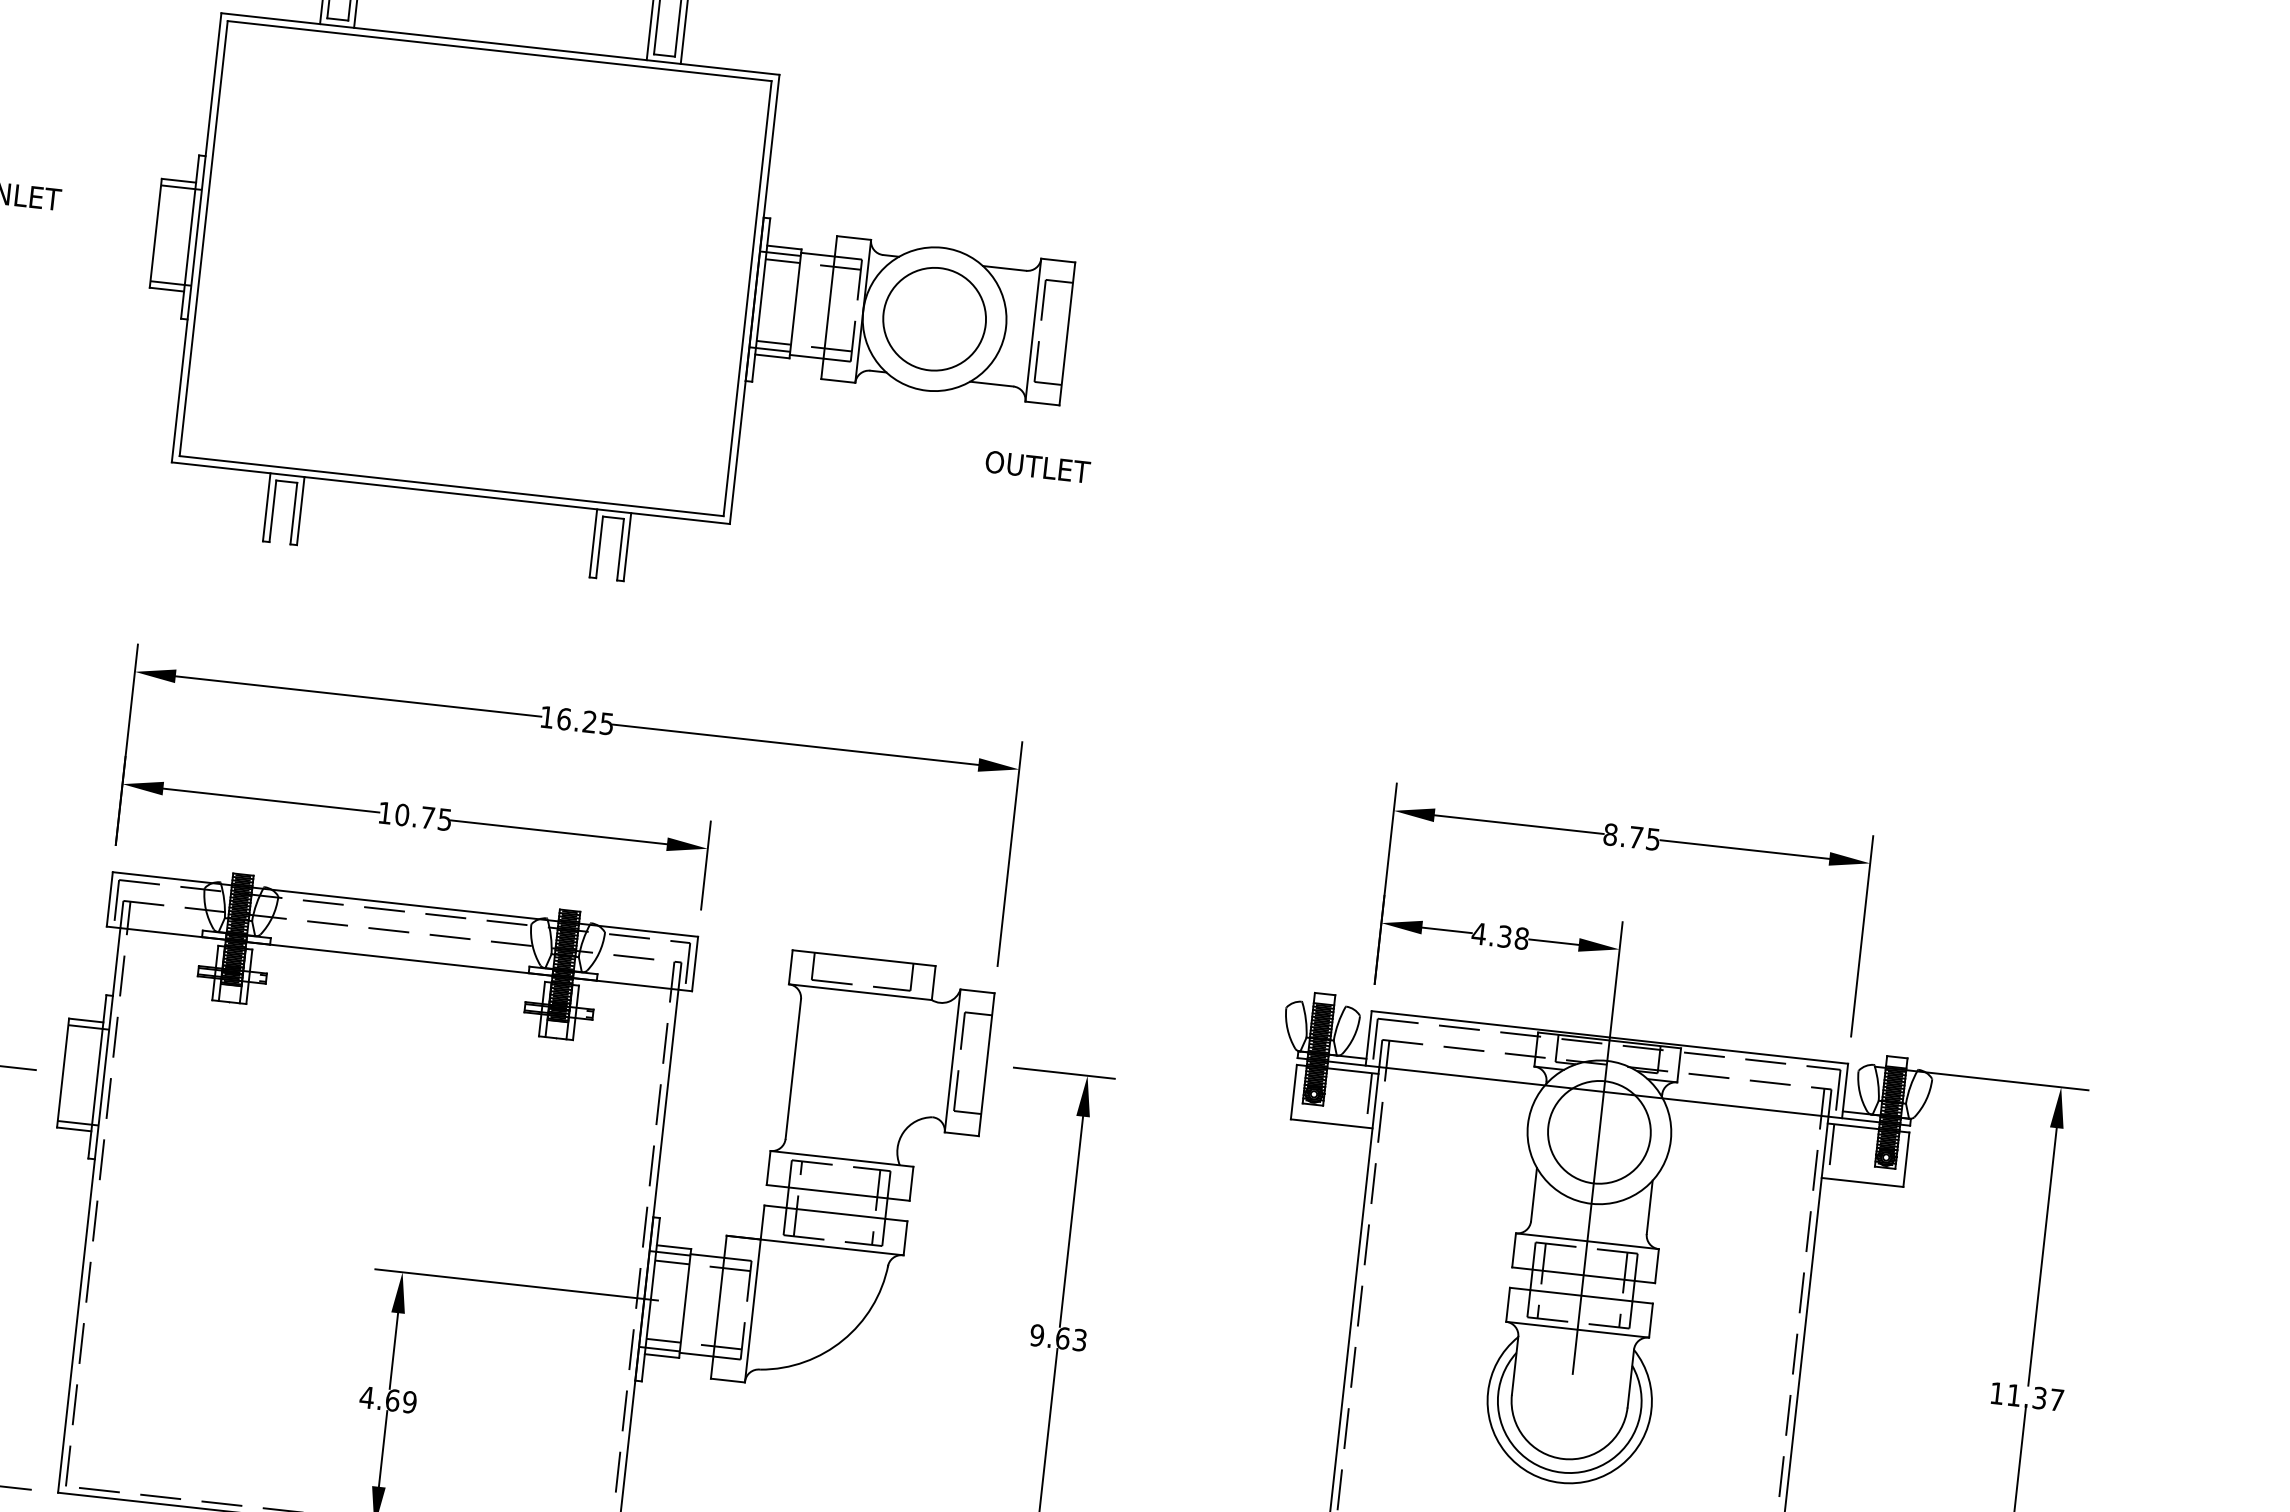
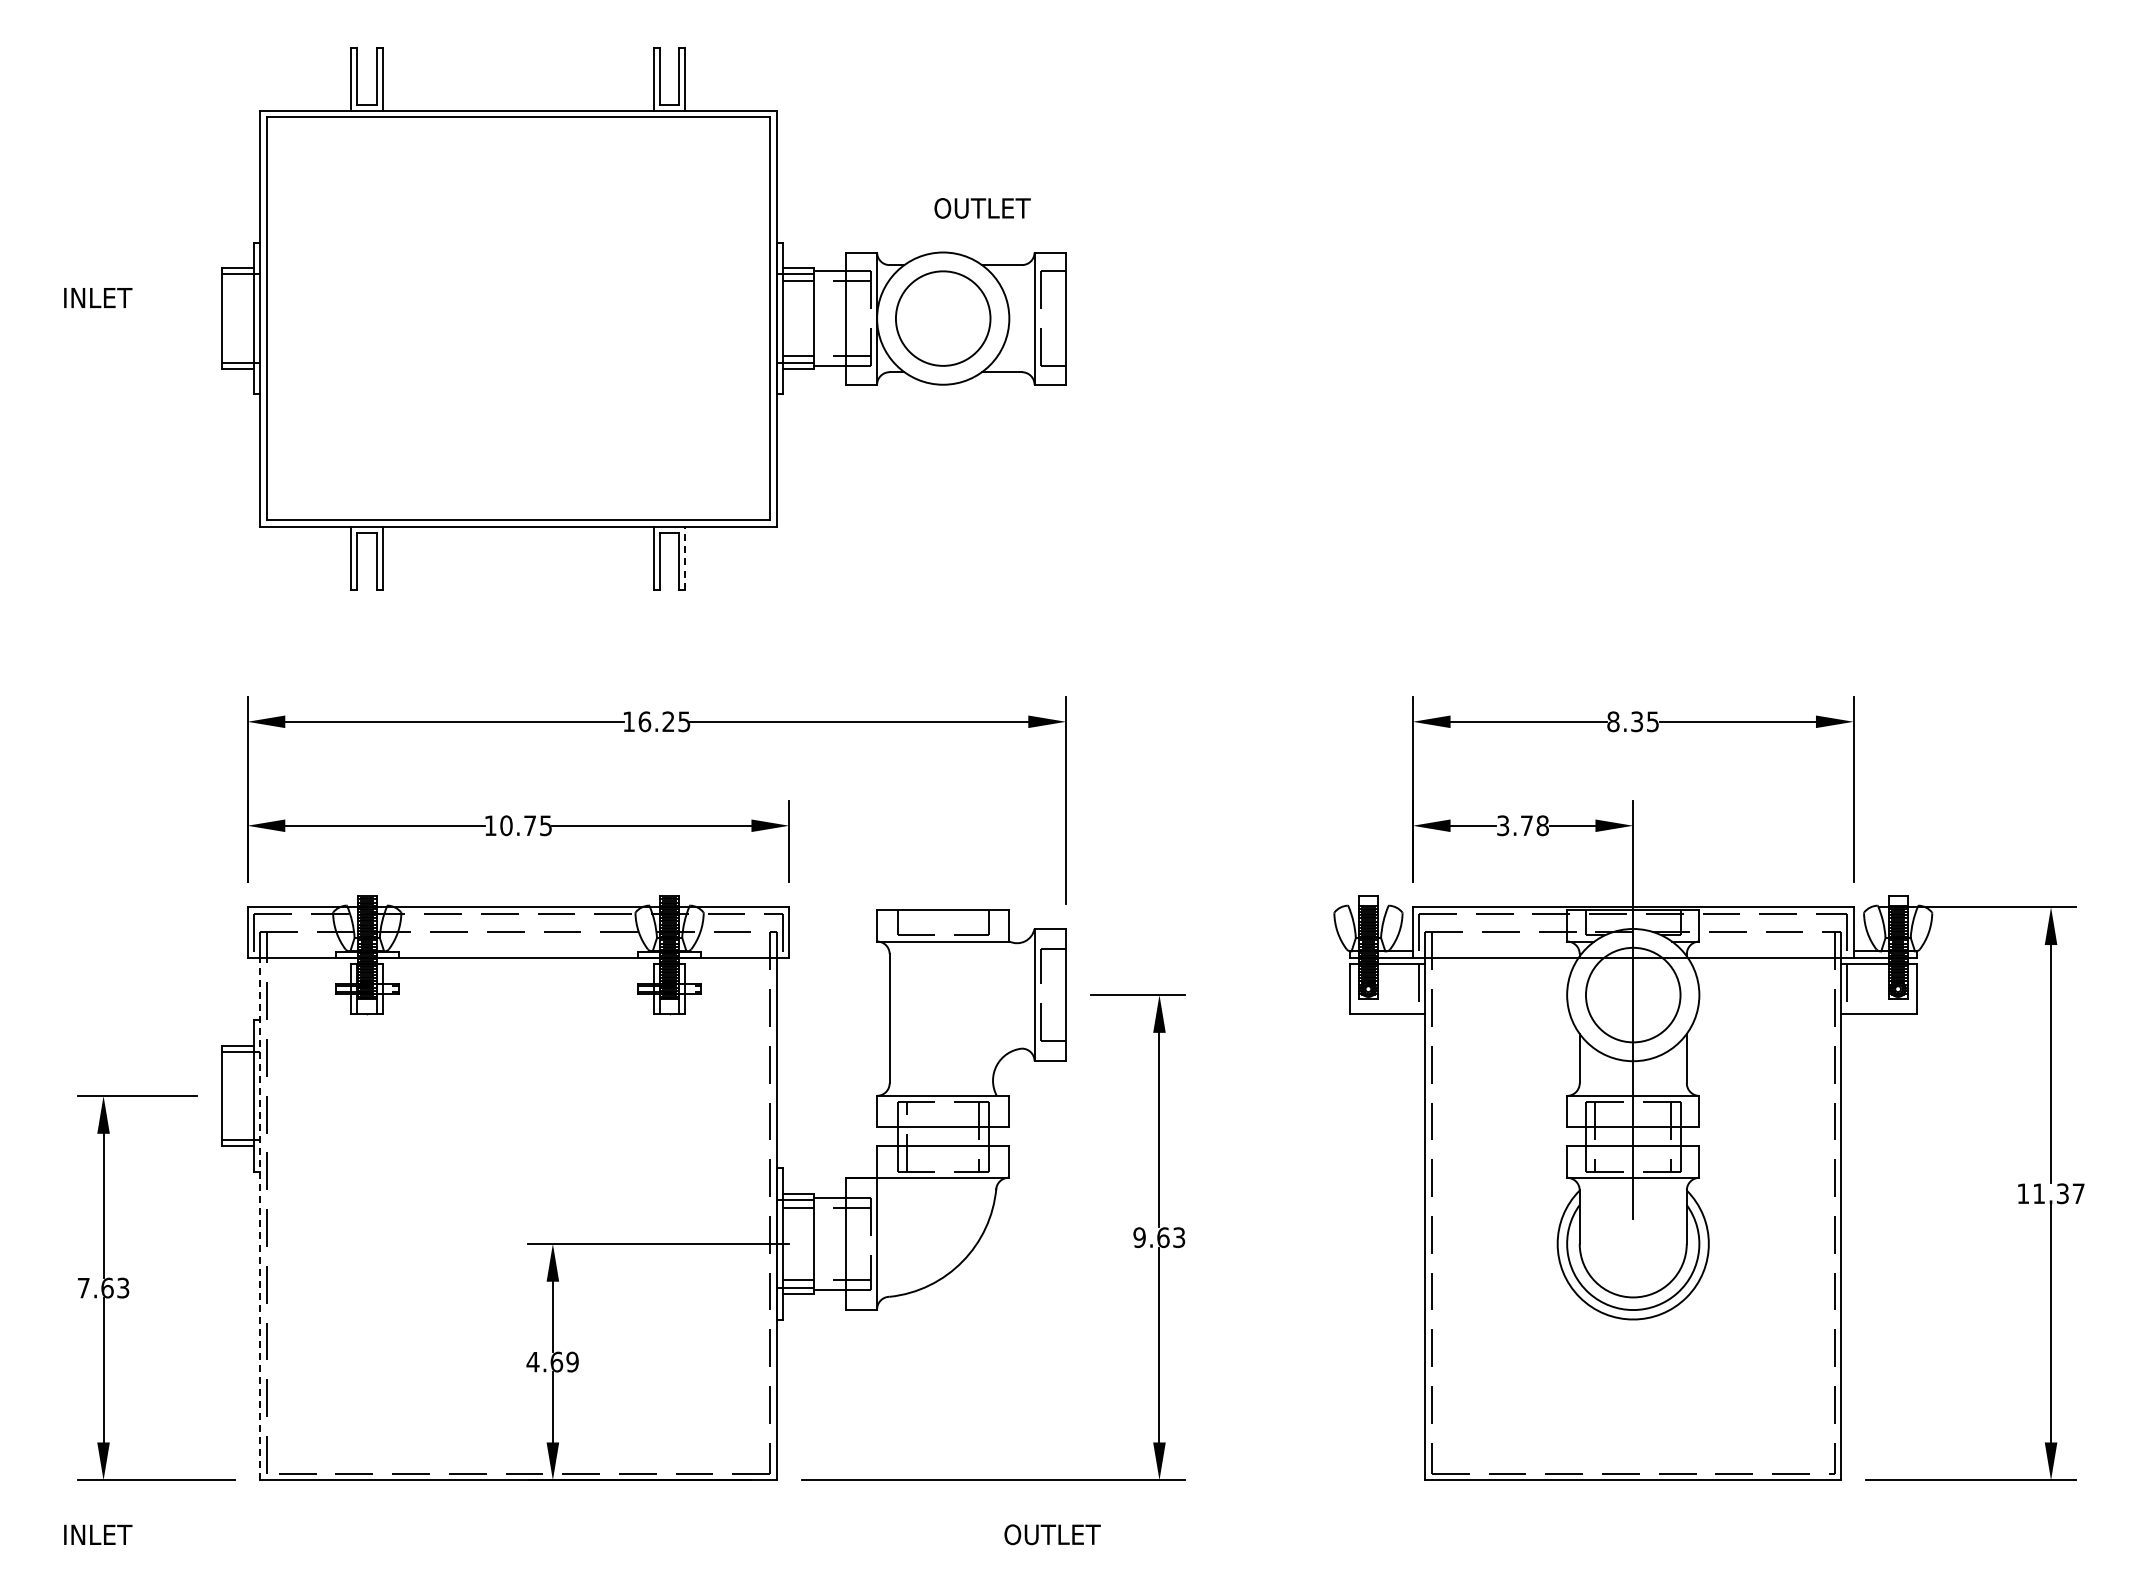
text: (1037, 467) -> (982, 208), moved
line: (627, 546) -> (685, 557), solid -> dashed
text: (1636, 837) -> (1637, 721), 8.75 -> 8.35
text: (1491, 934) -> (1514, 825), 4.38 -> 3.78
line: (89, 1209) -> (260, 1218), solid -> dashed

